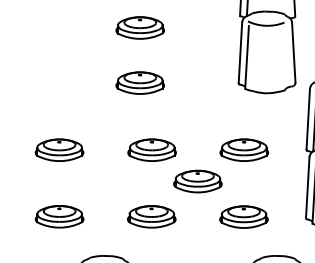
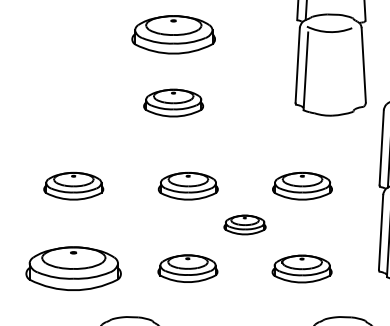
part: (140, 27) -> (173, 34), size x1.4
part: (197, 181) -> (244, 224), size x0.7
part: (59, 216) -> (73, 268), size x1.6

